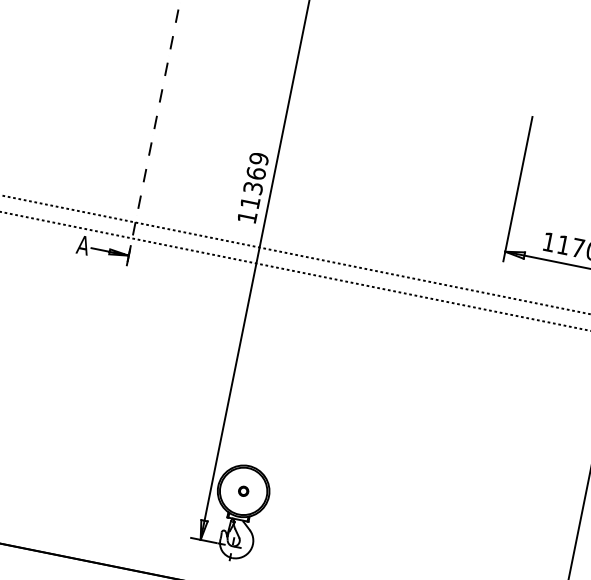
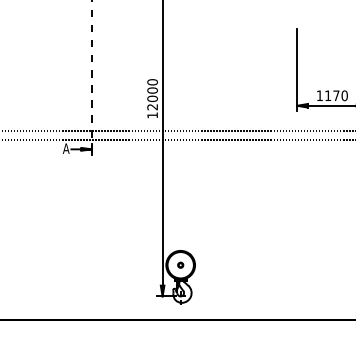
text: (254, 180) -> (152, 94), 11369 -> 12000

